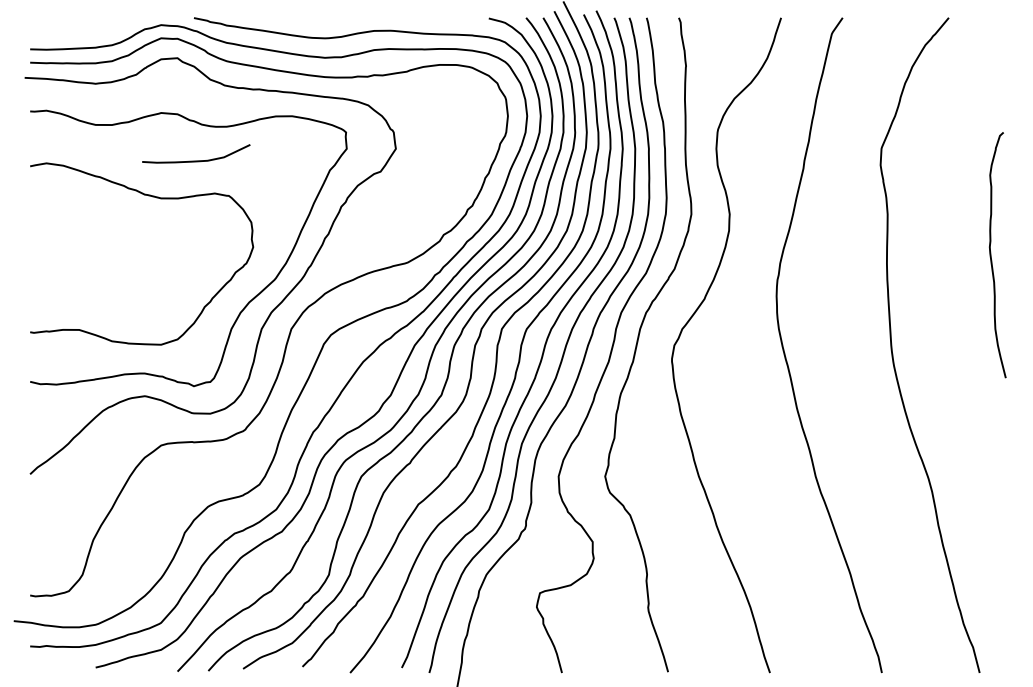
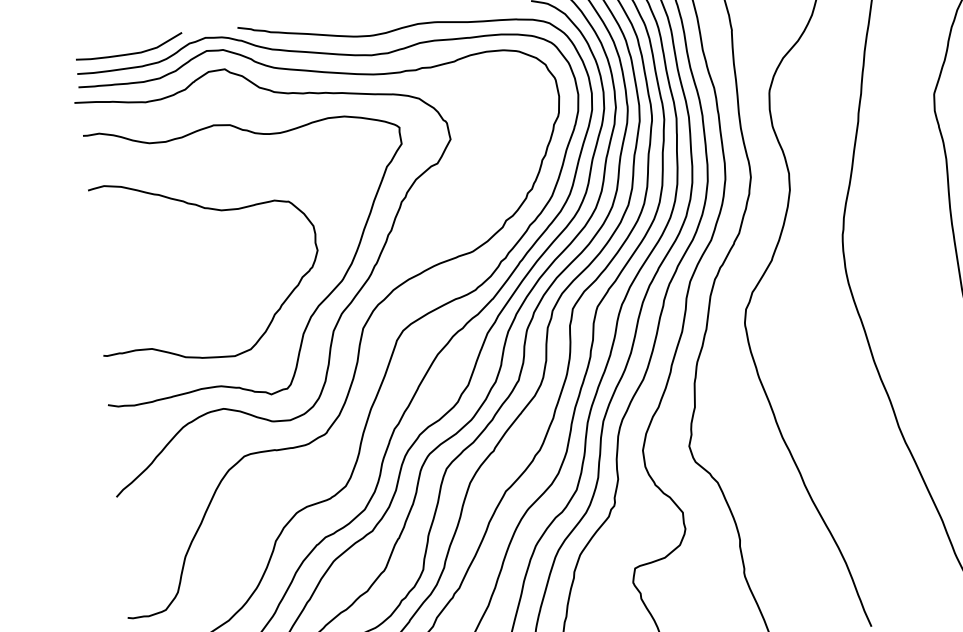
curve: (196, 160) -> (129, 53), moved

